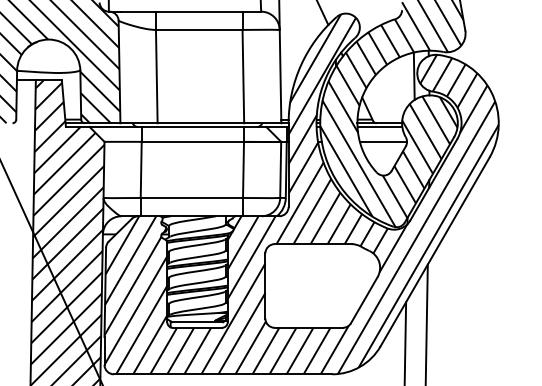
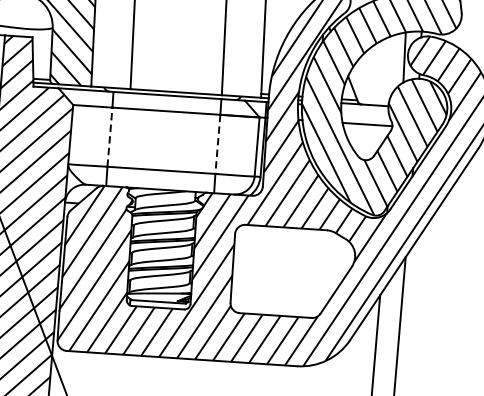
line: (379, 126) -> (364, 108), removed
line: (141, 169) -> (110, 136), solid -> dashed
line: (243, 170) -> (217, 144), solid -> dashed

